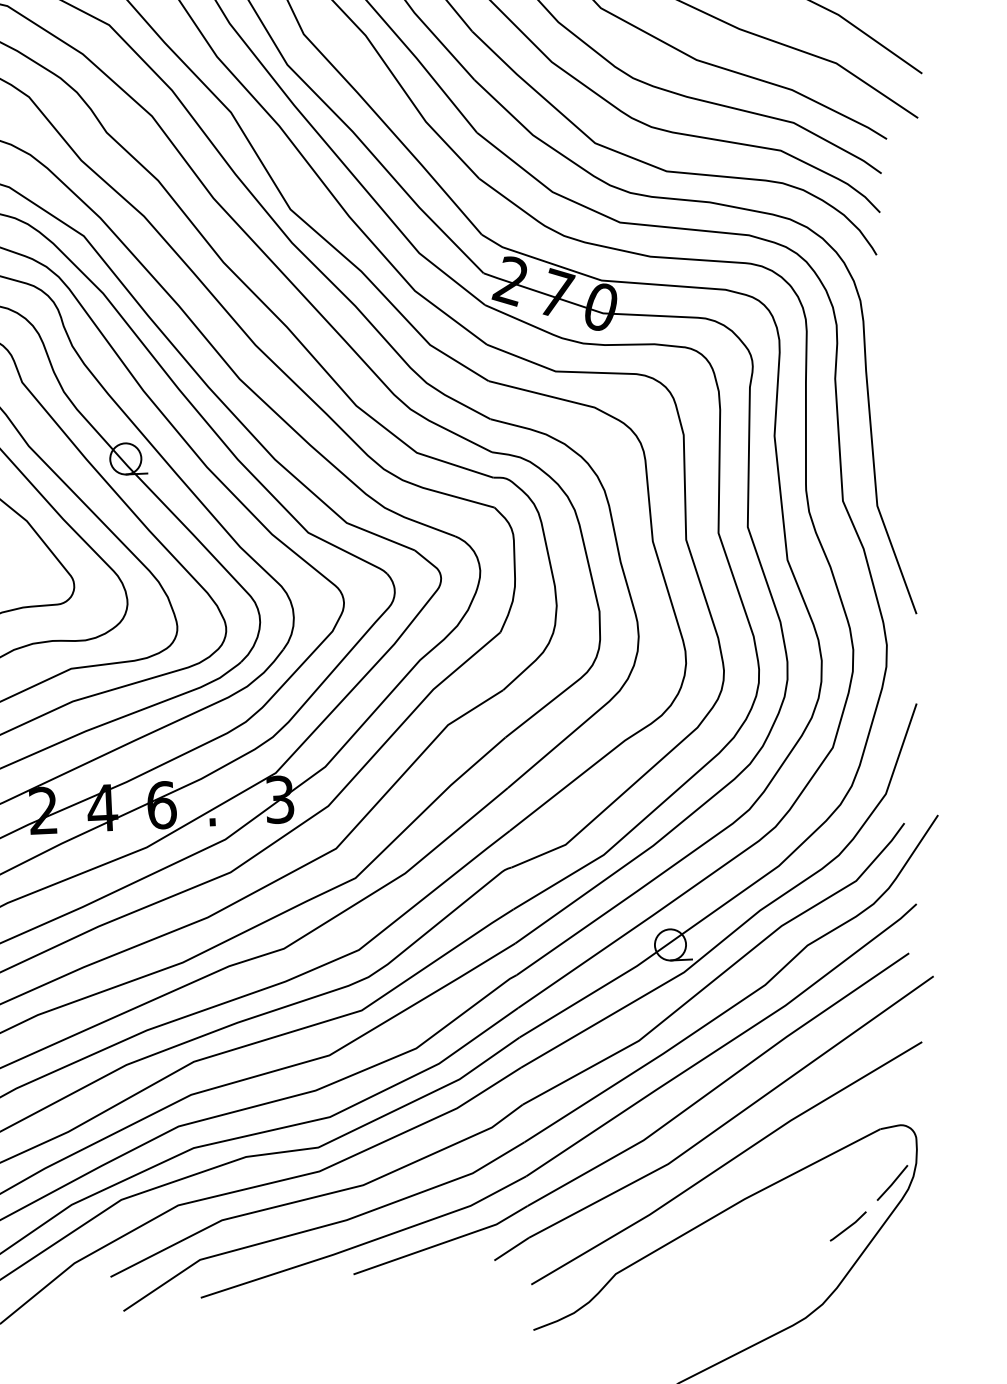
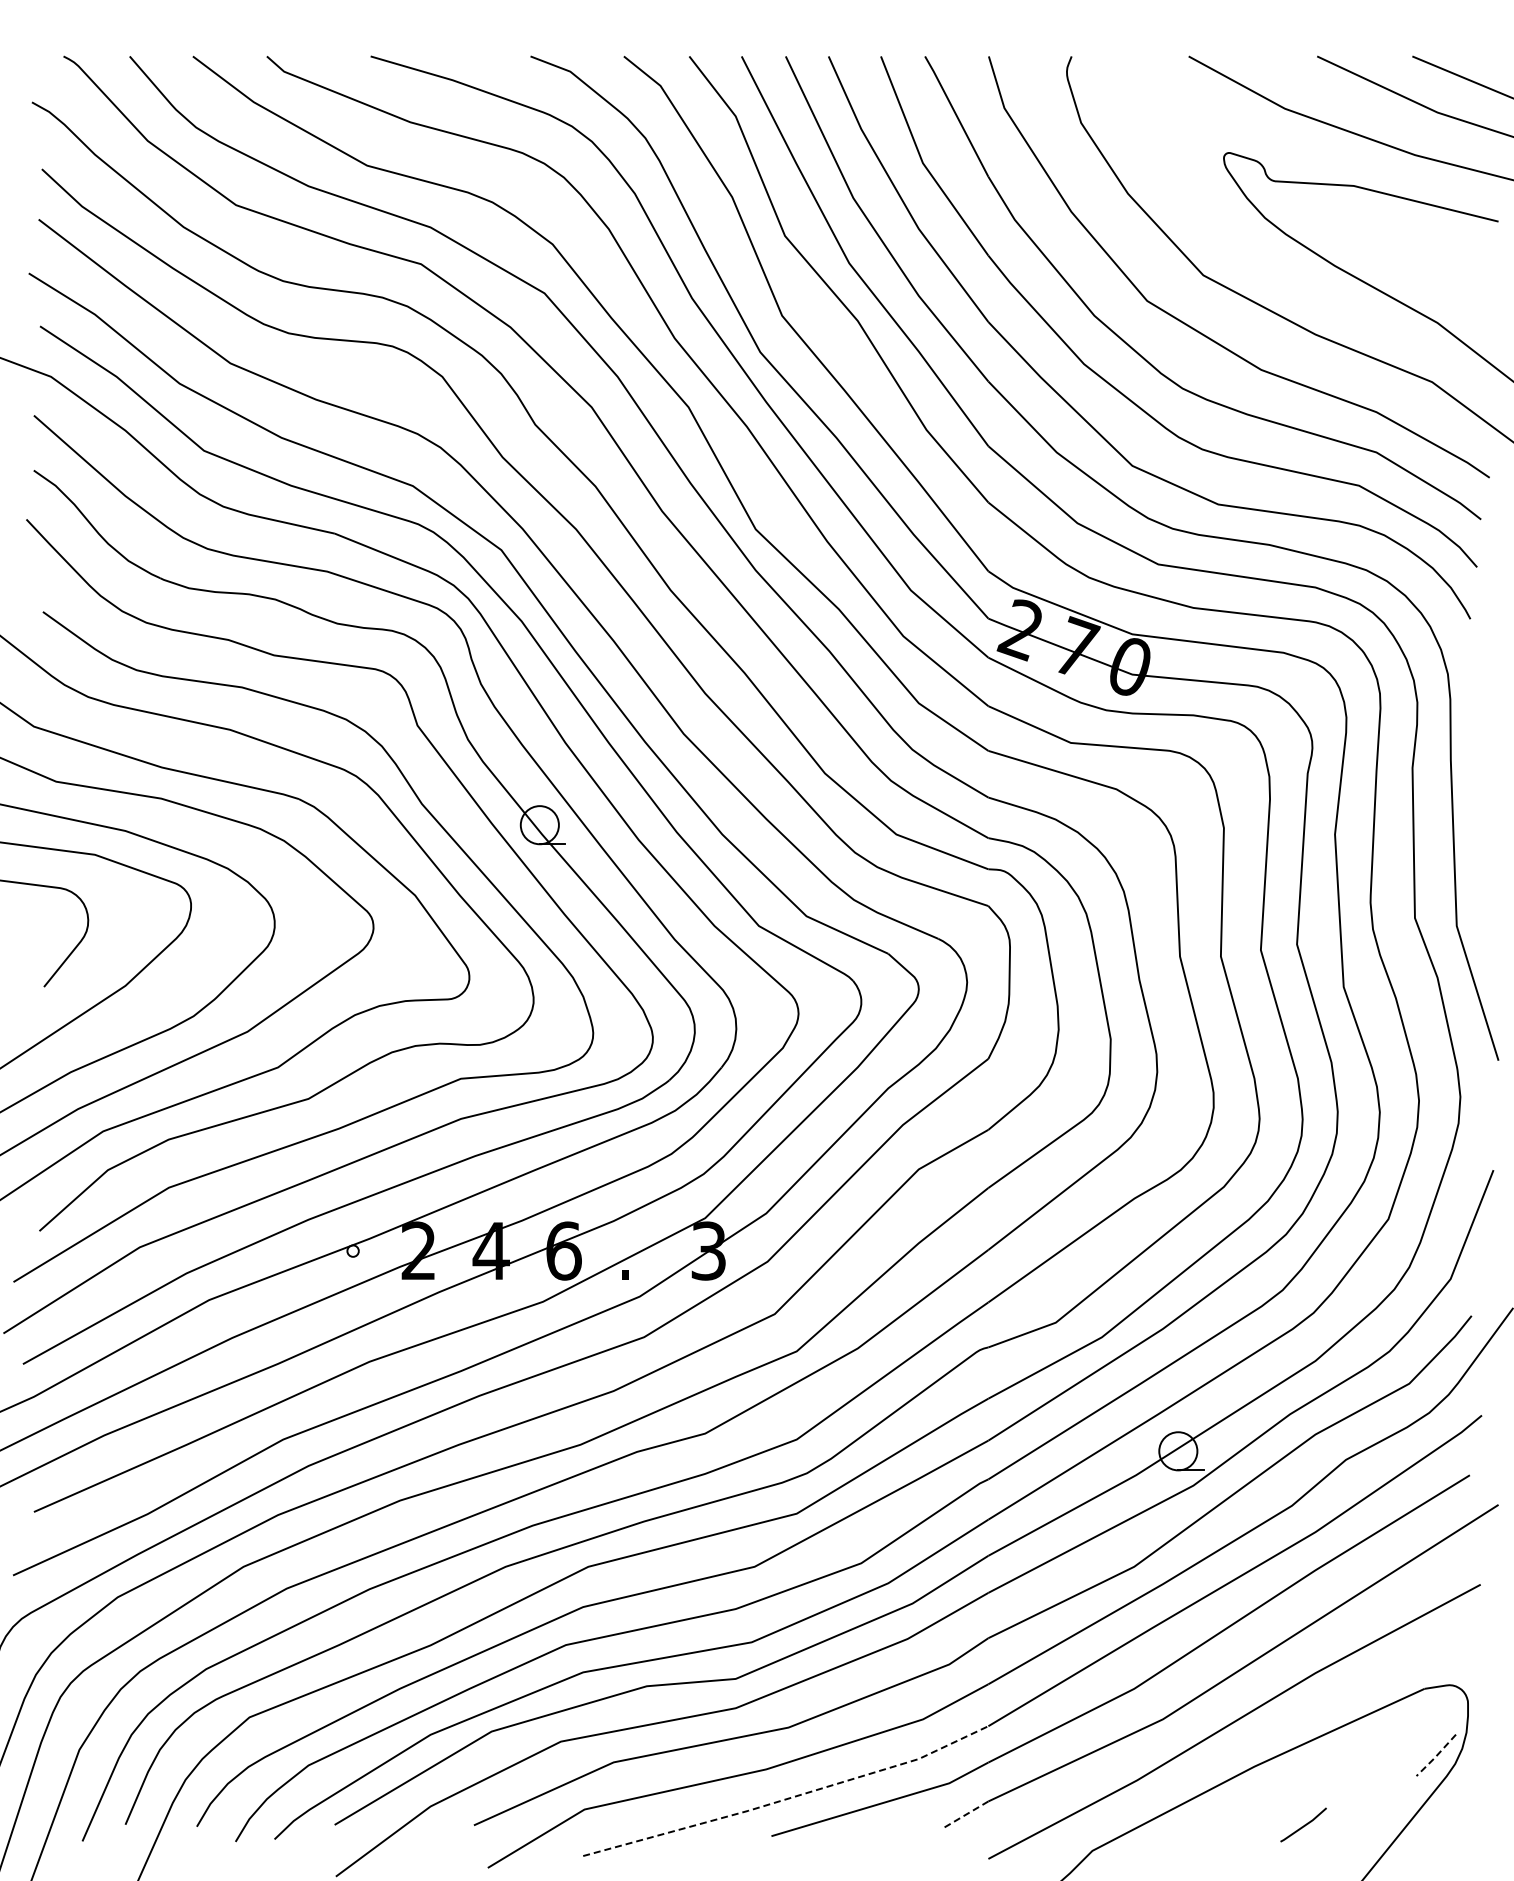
line: (892, 1183) -> (1436, 1756), solid -> dashed
line: (848, 1225) -> (1304, 1824), moved
line: (366, 1242) -> (789, 1798), solid -> dashed
line: (511, 1249) -> (966, 1814), solid -> dashed

